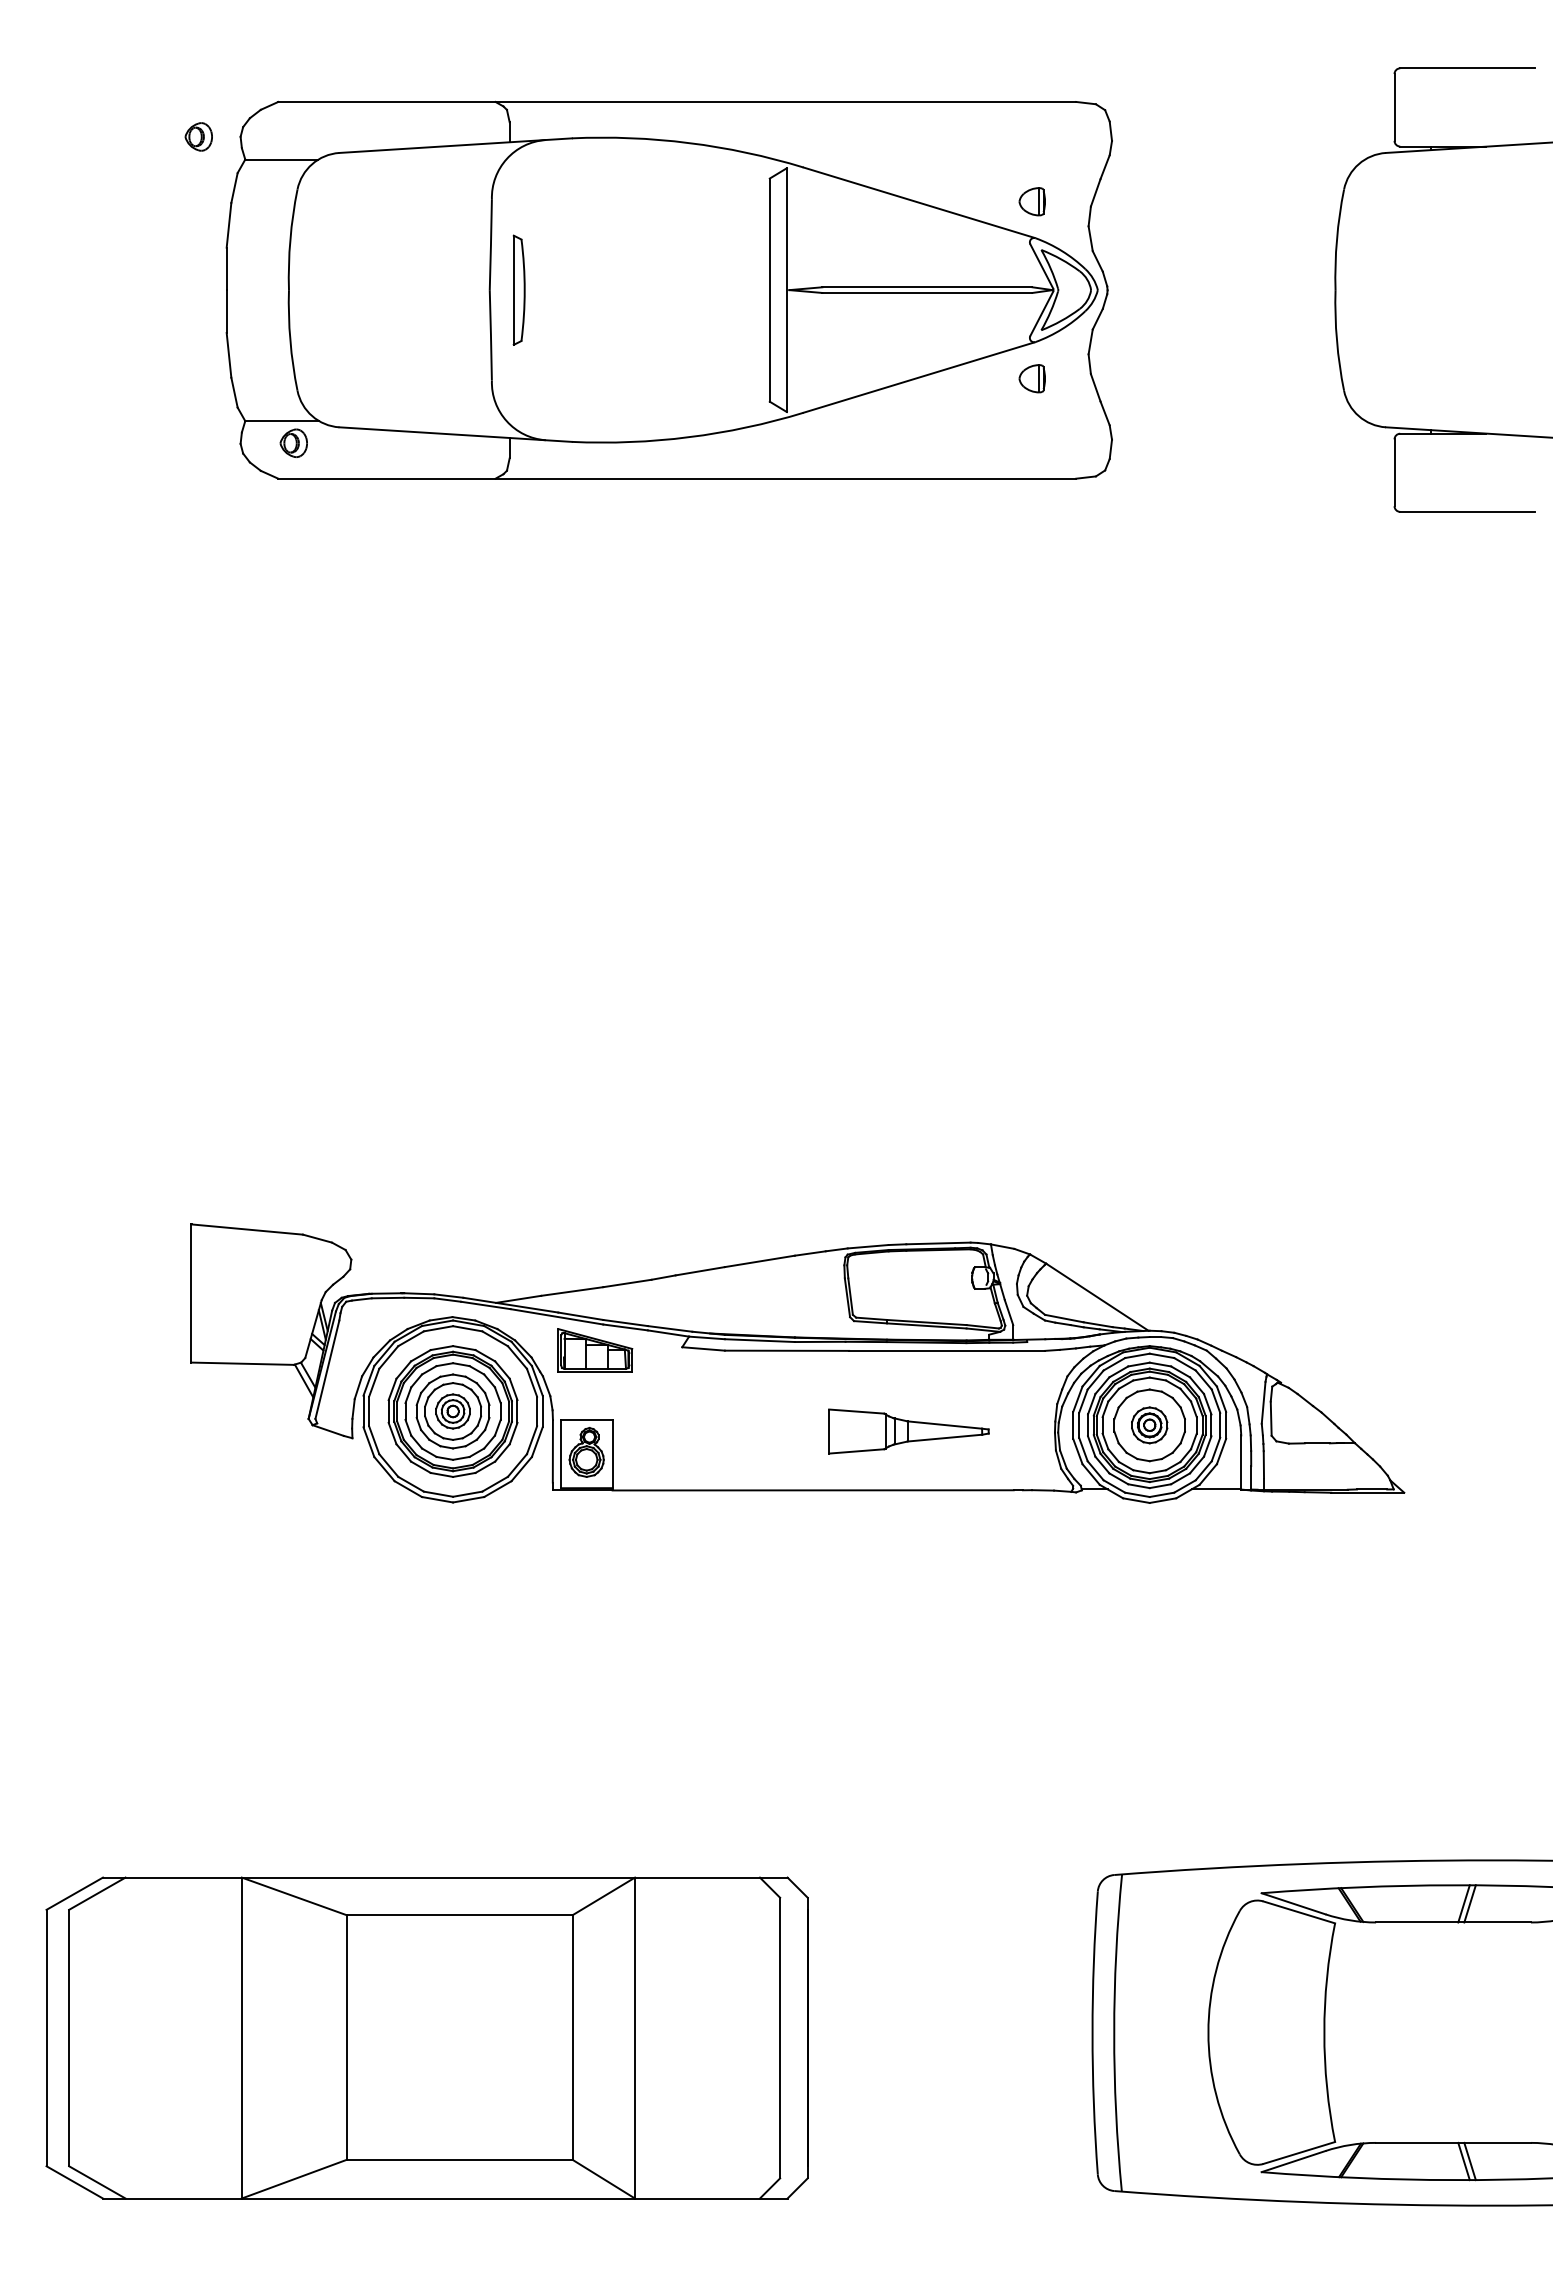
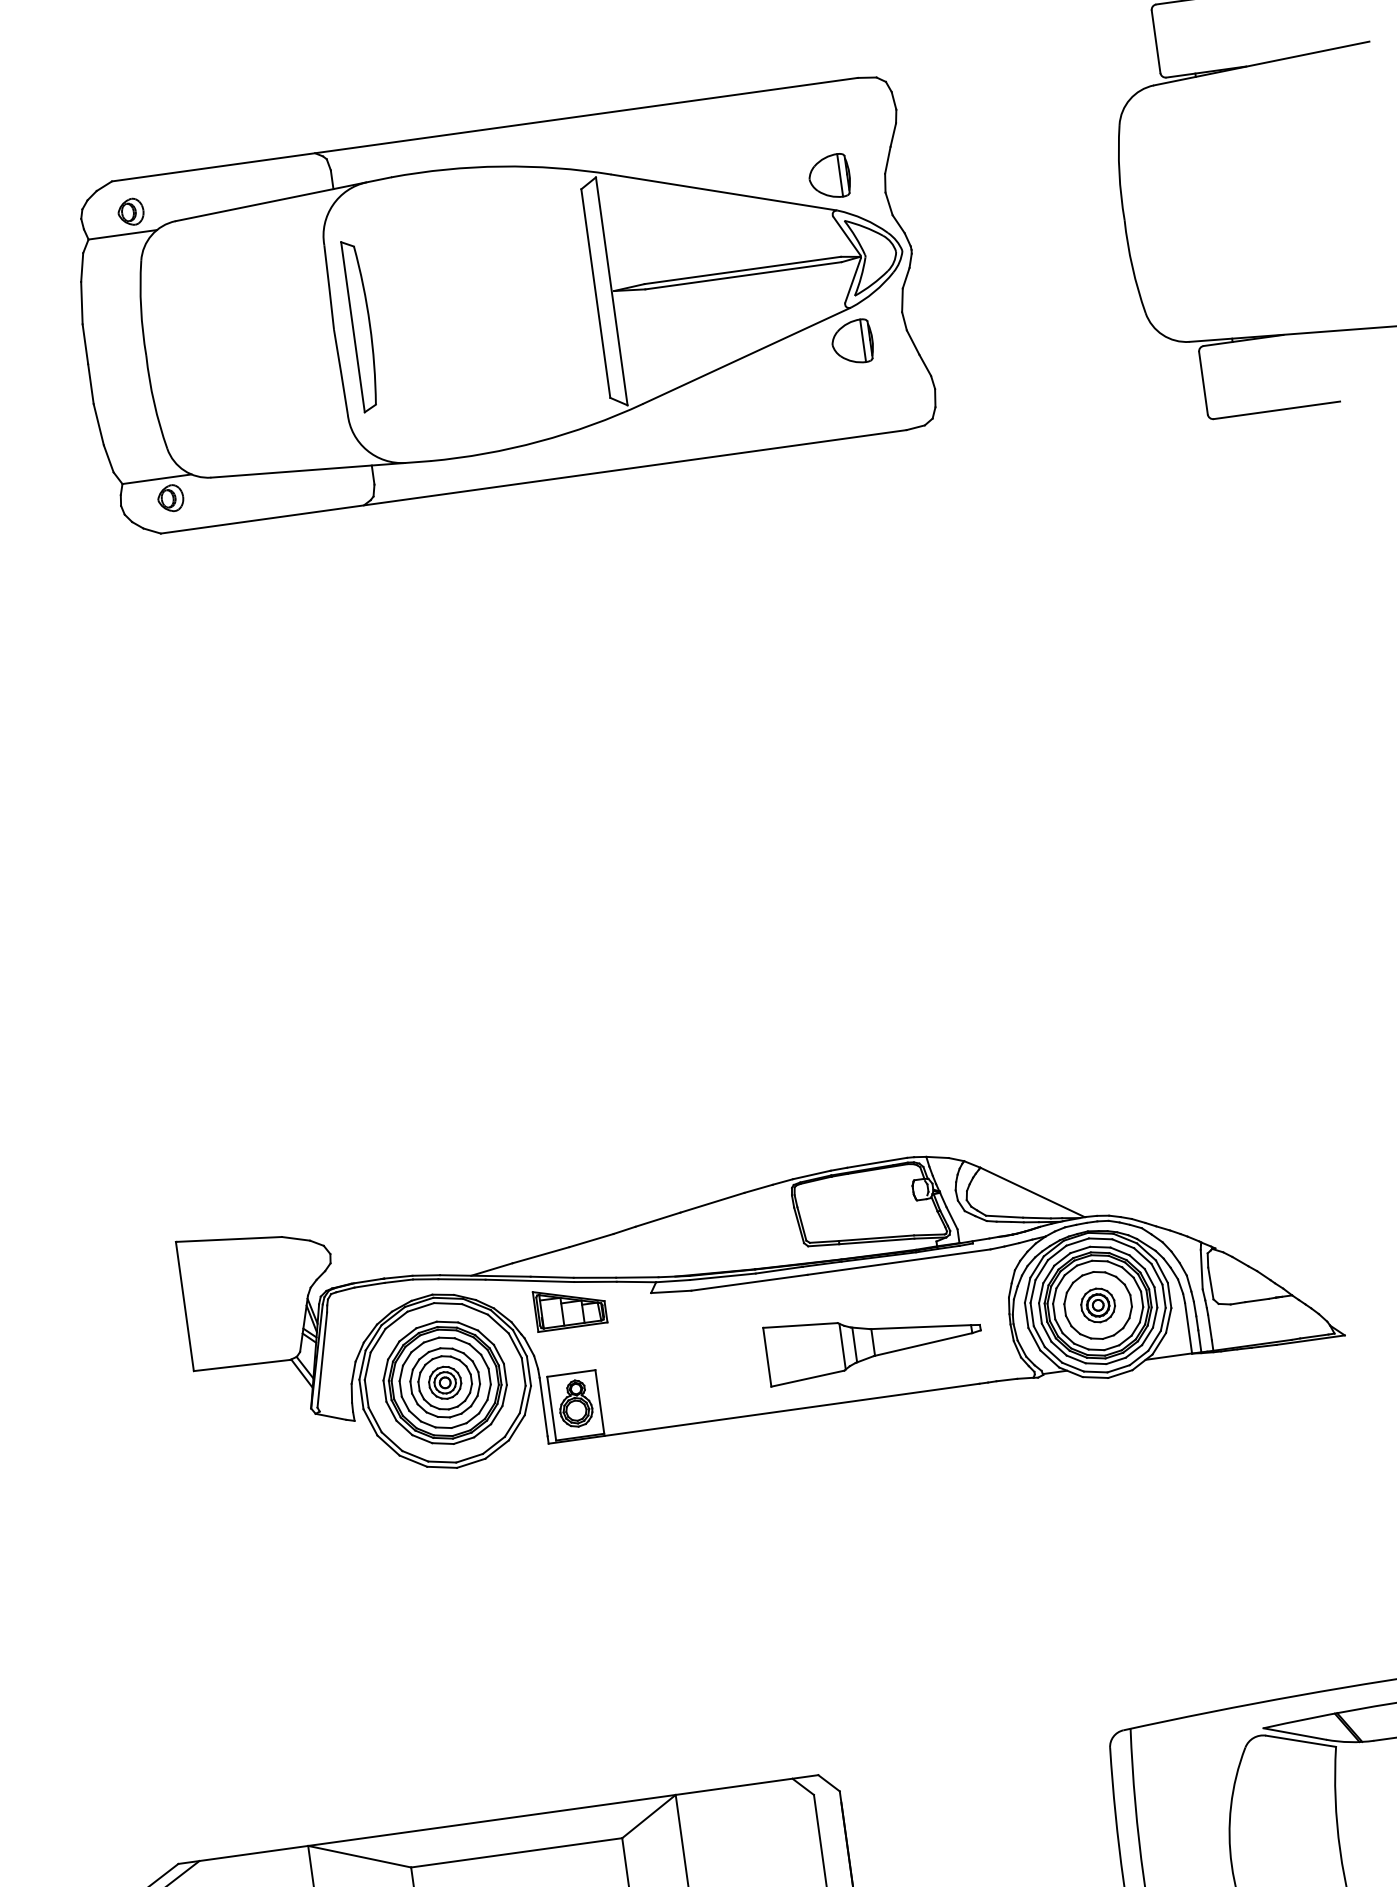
part: (198, 136) -> (130, 211), moved
part: (1032, 201) -> (829, 176), size x1.67
part: (519, 290) -> (361, 326), size x1.67
part: (1032, 378) -> (852, 342), size x1.67
part: (908, 1431) -> (873, 1342), size x1.43

